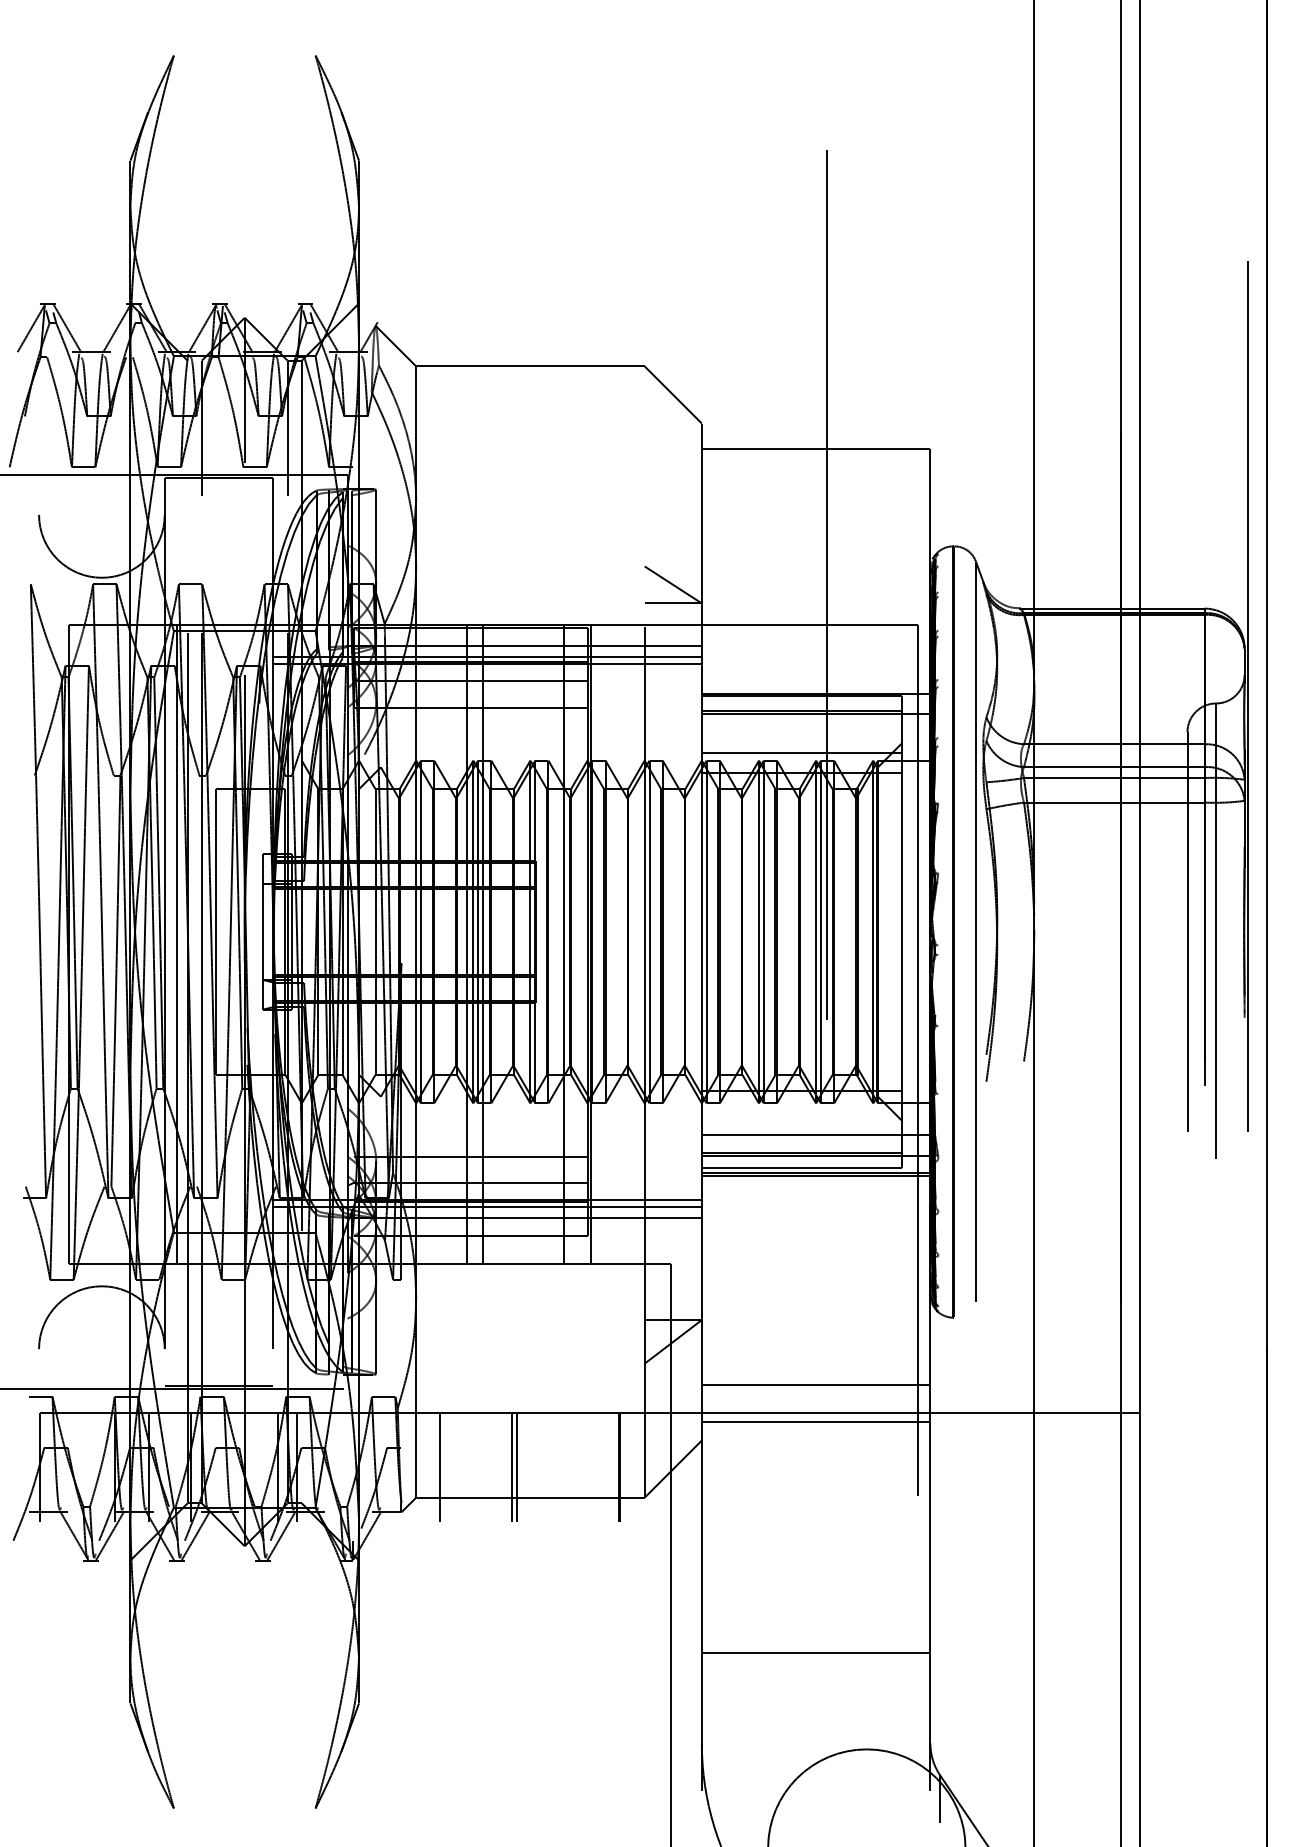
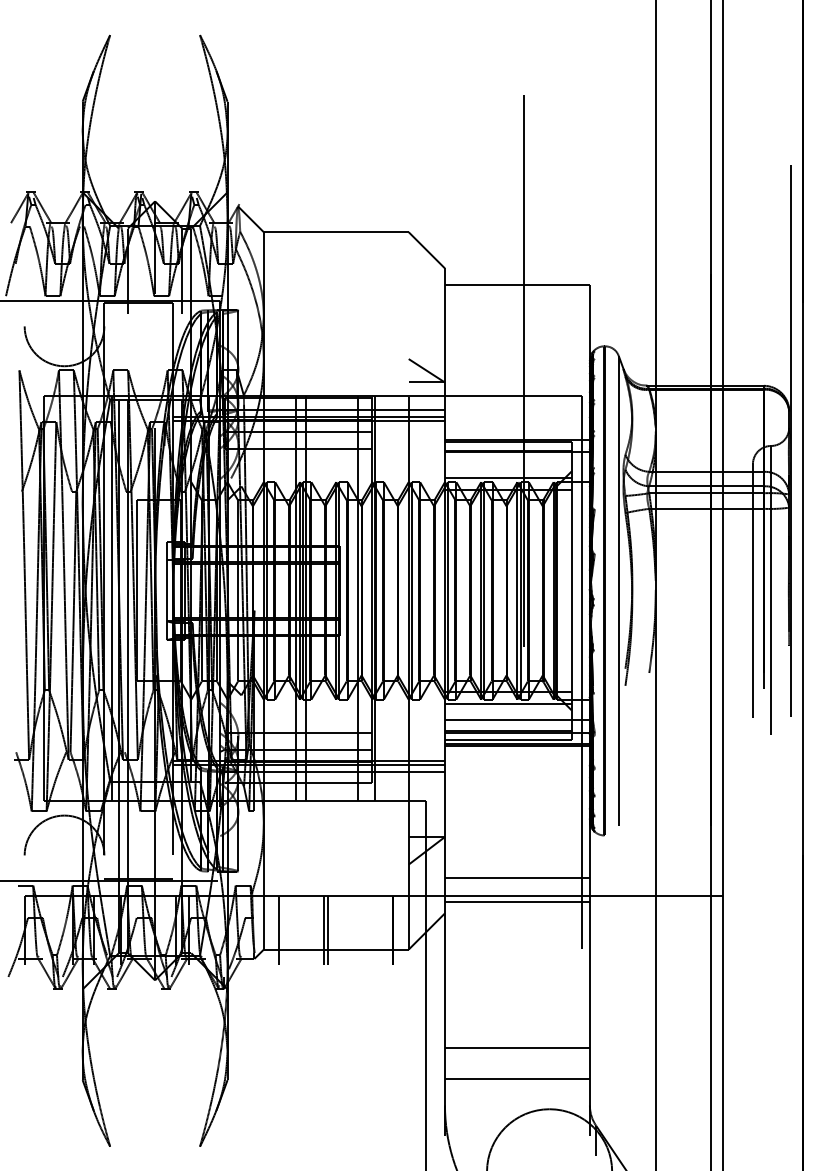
line: (800, 1111) -> (507, 704), added
line: (814, 1700) -> (516, 1078), added

